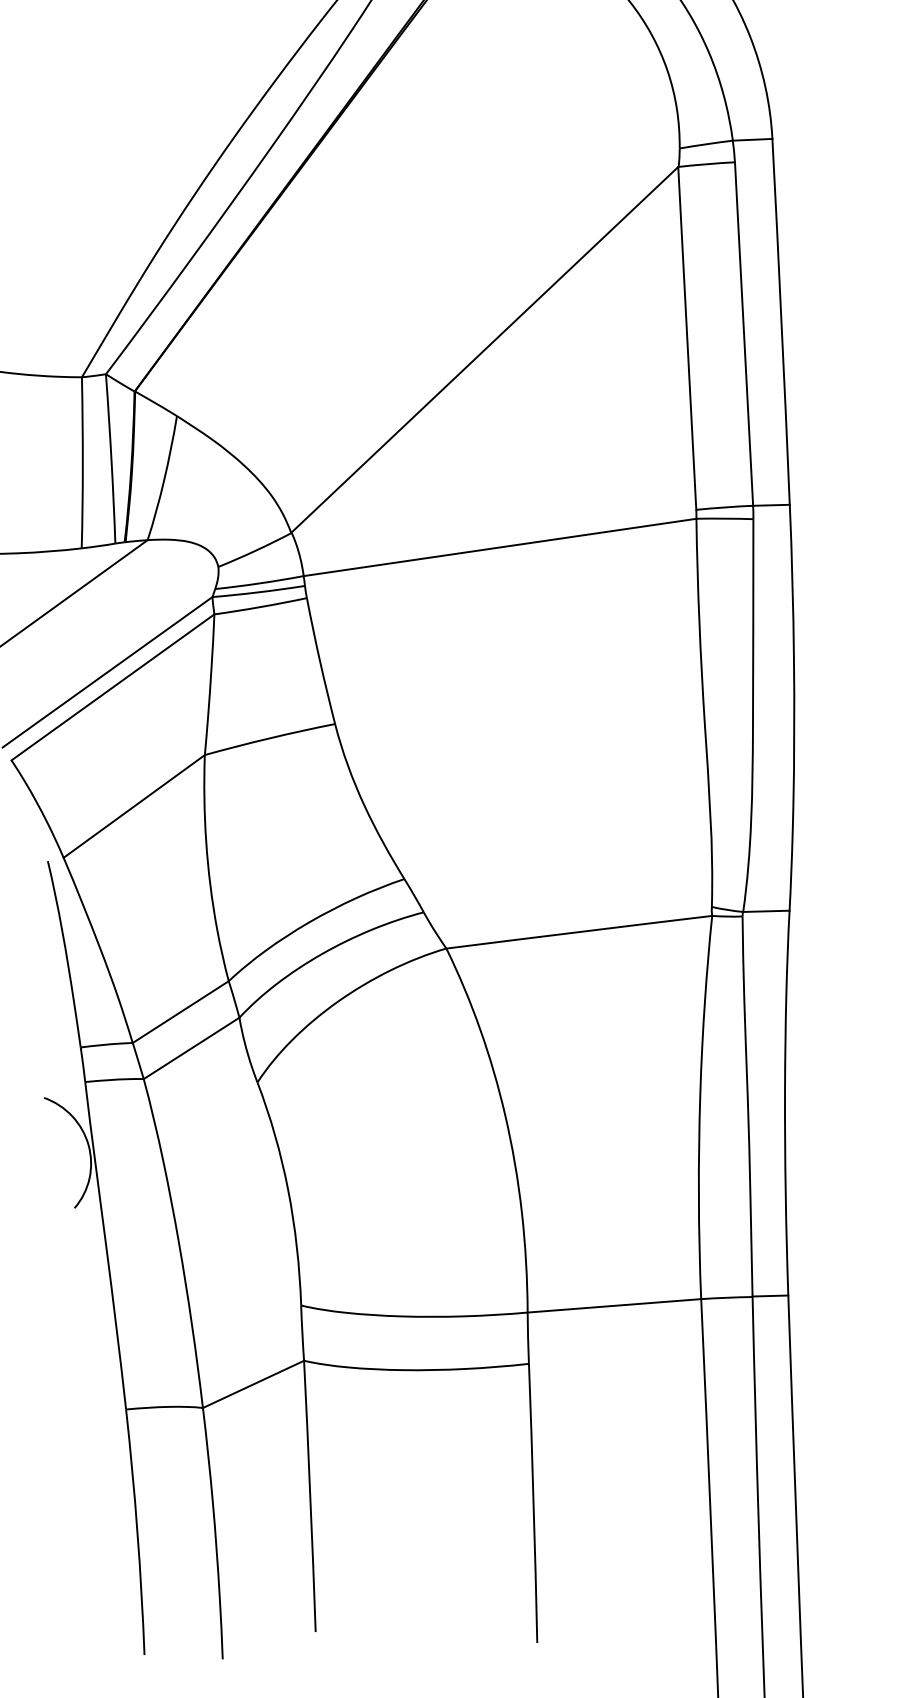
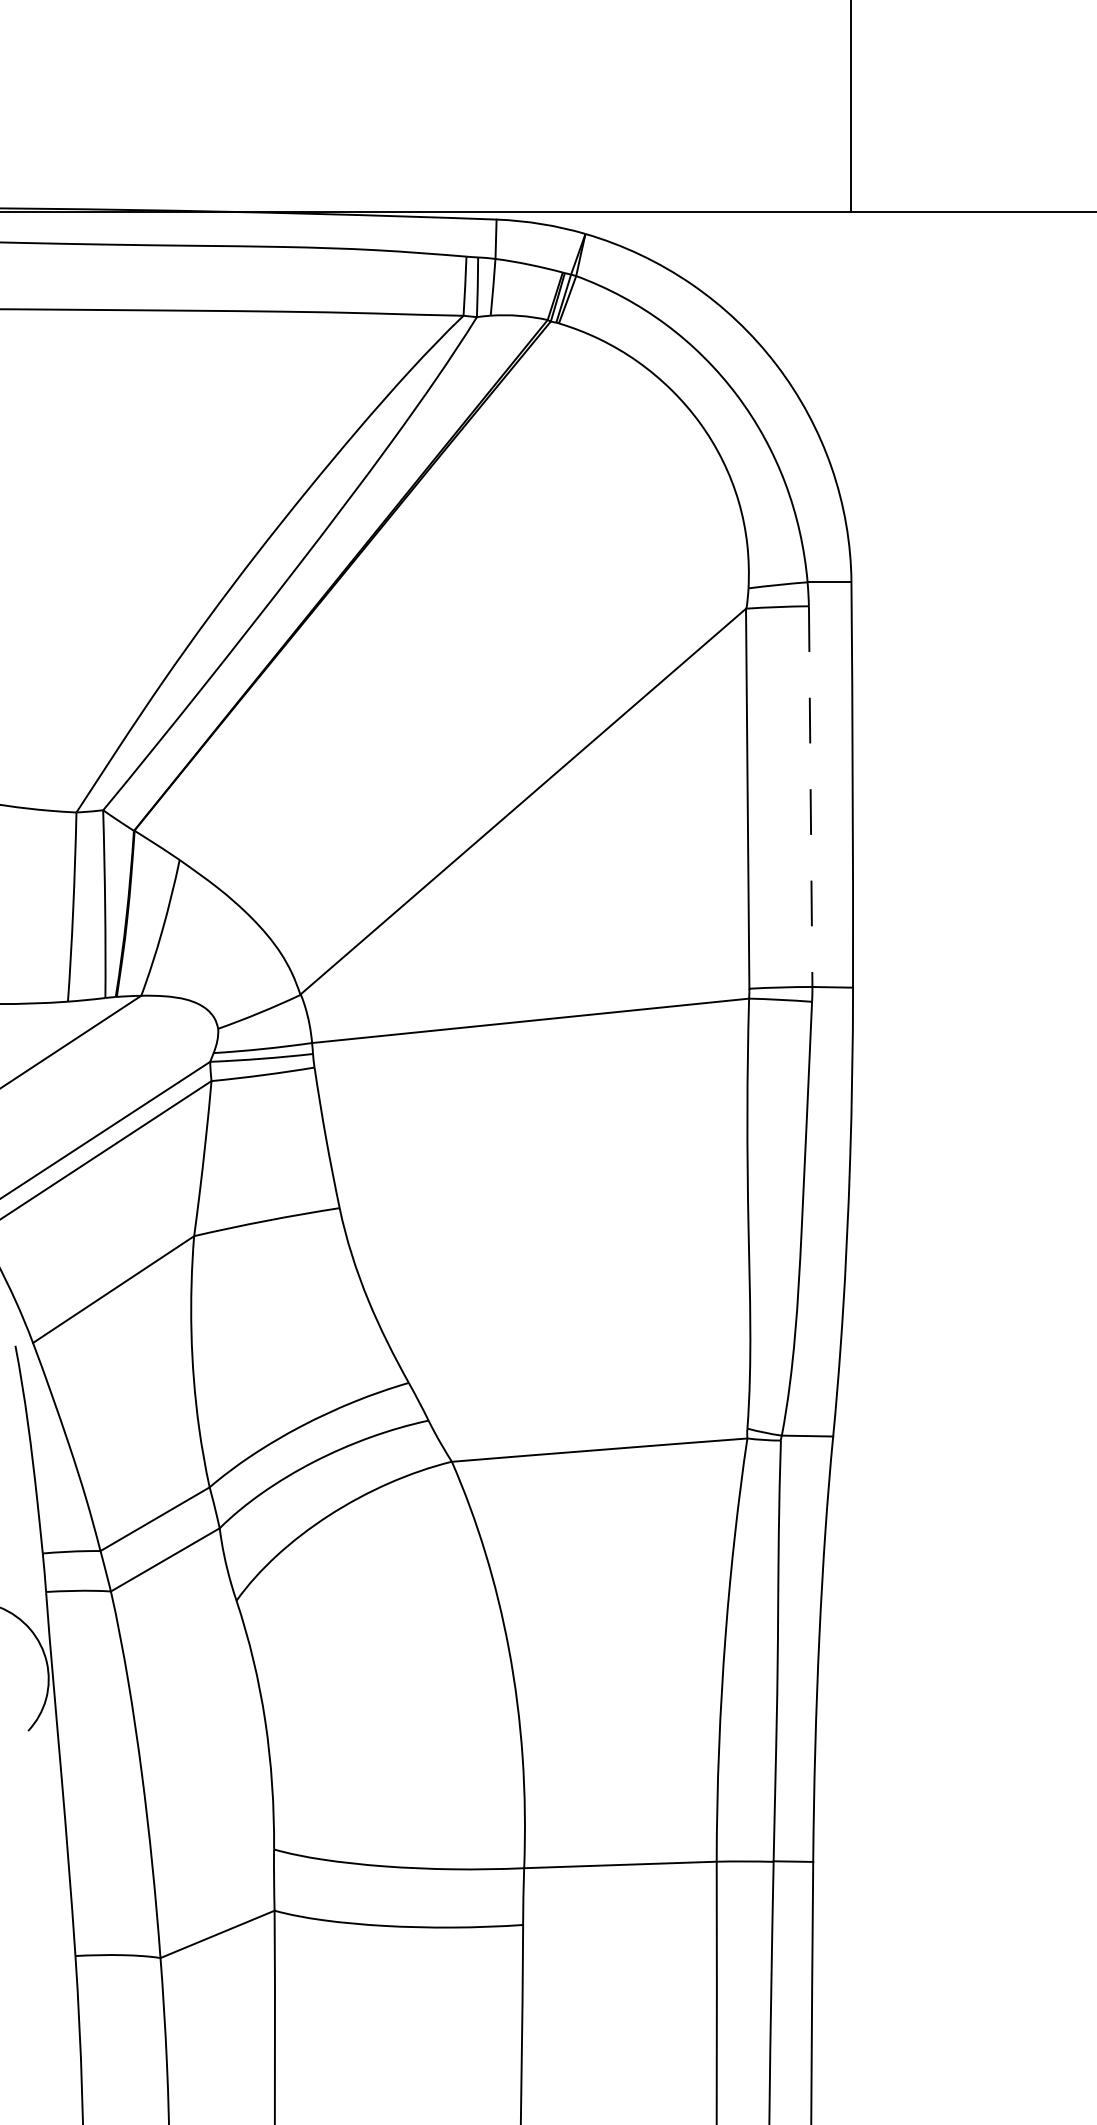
line: (743, 334) -> (810, 797), solid -> dashed

